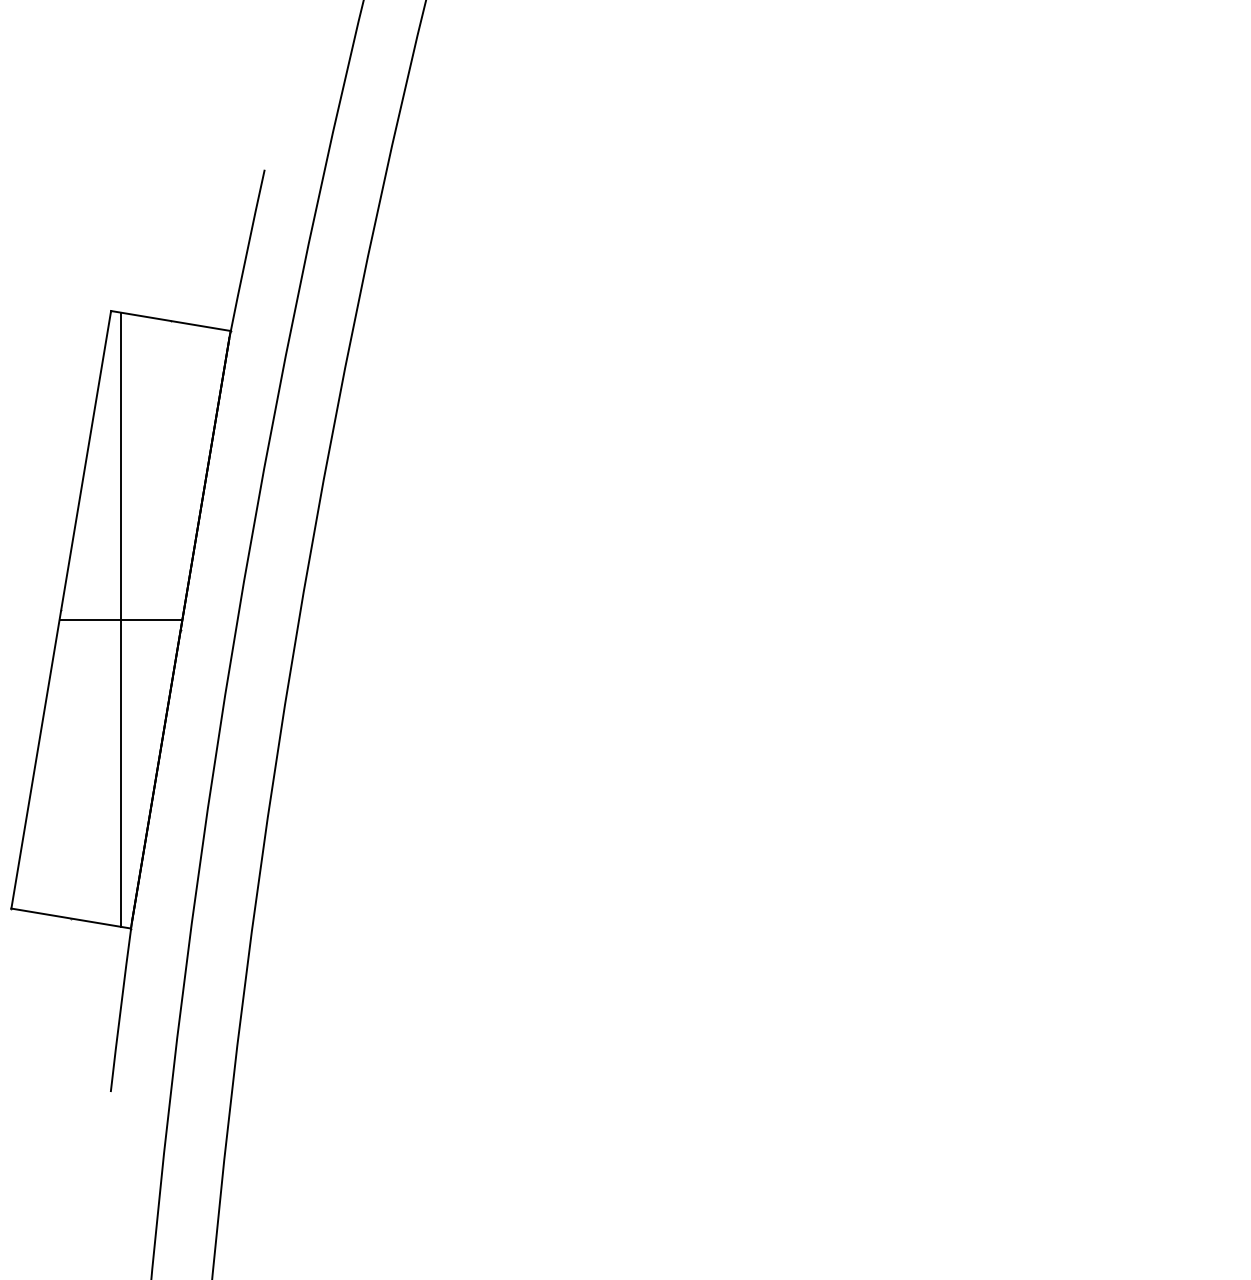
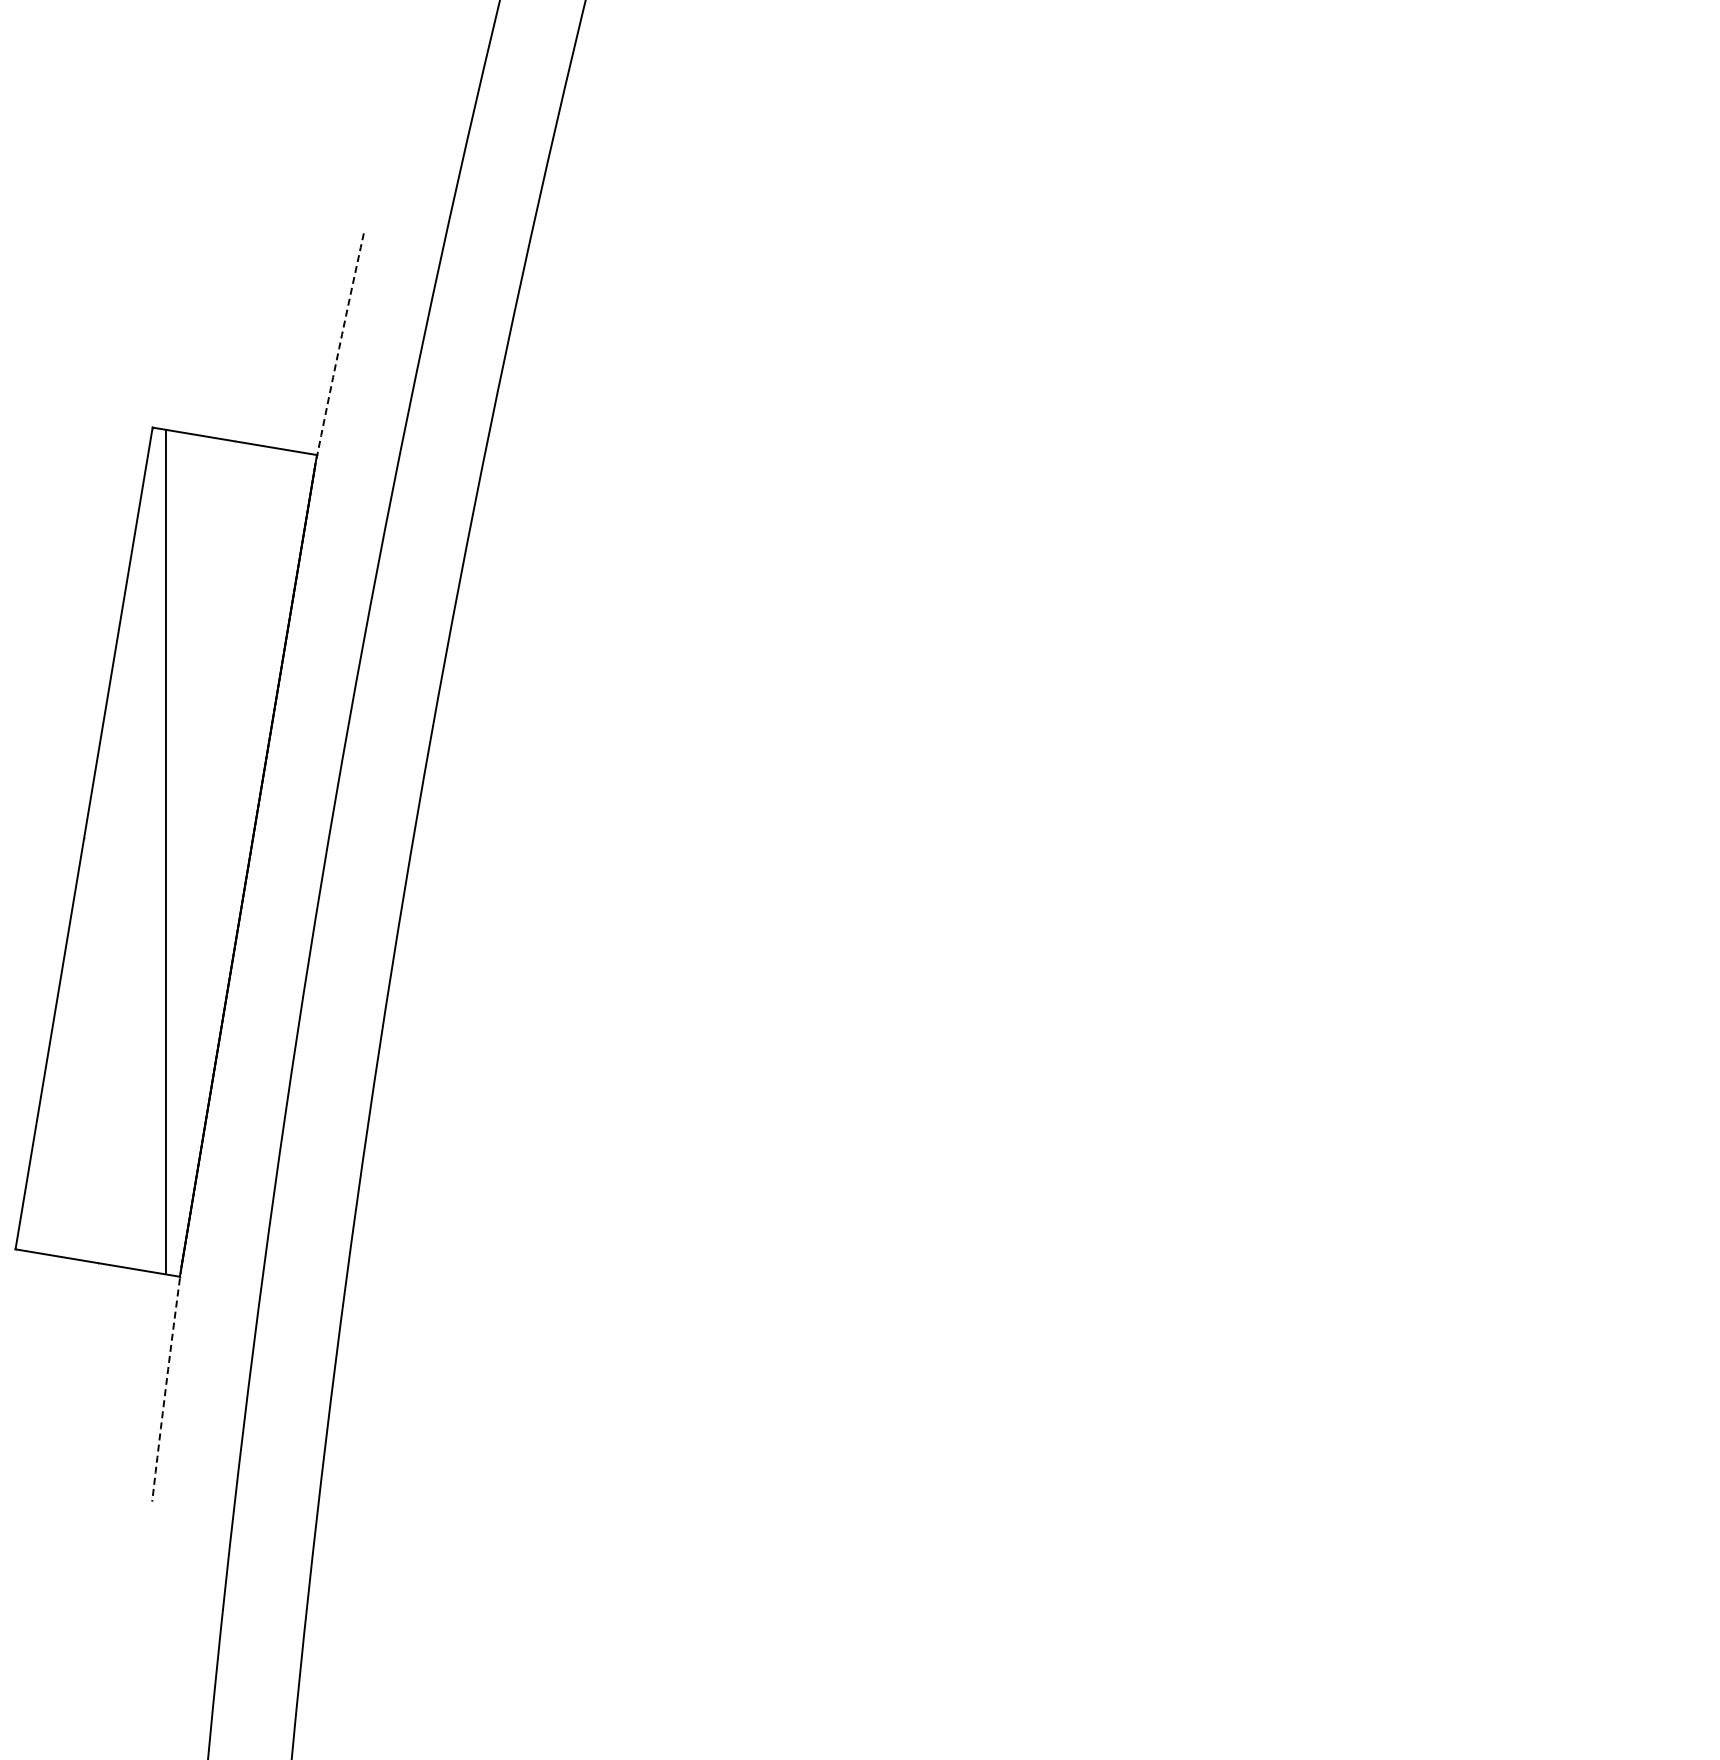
arc: (246, 253) -> (339, 348), solid -> dashed
line: (120, 620) -> (165, 852), removed
arc: (121, 1006) -> (166, 1384), solid -> dashed

